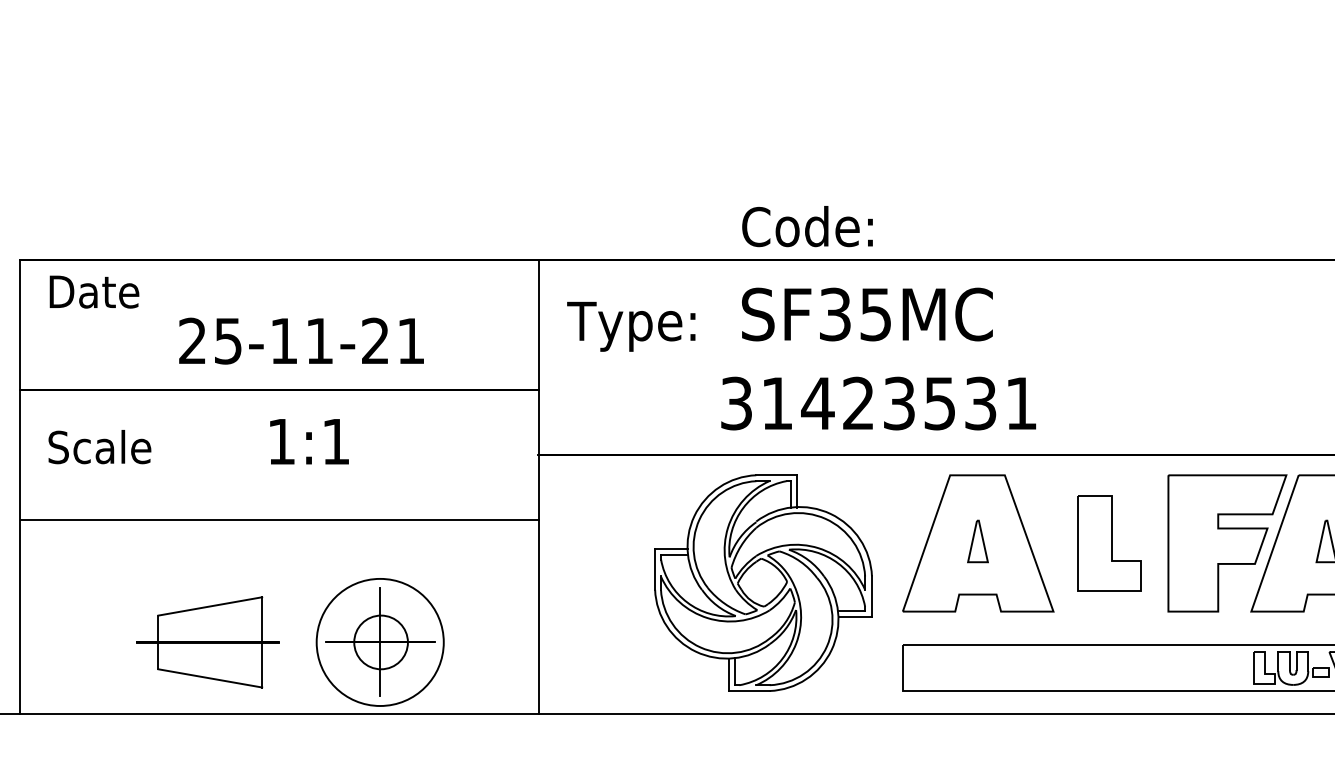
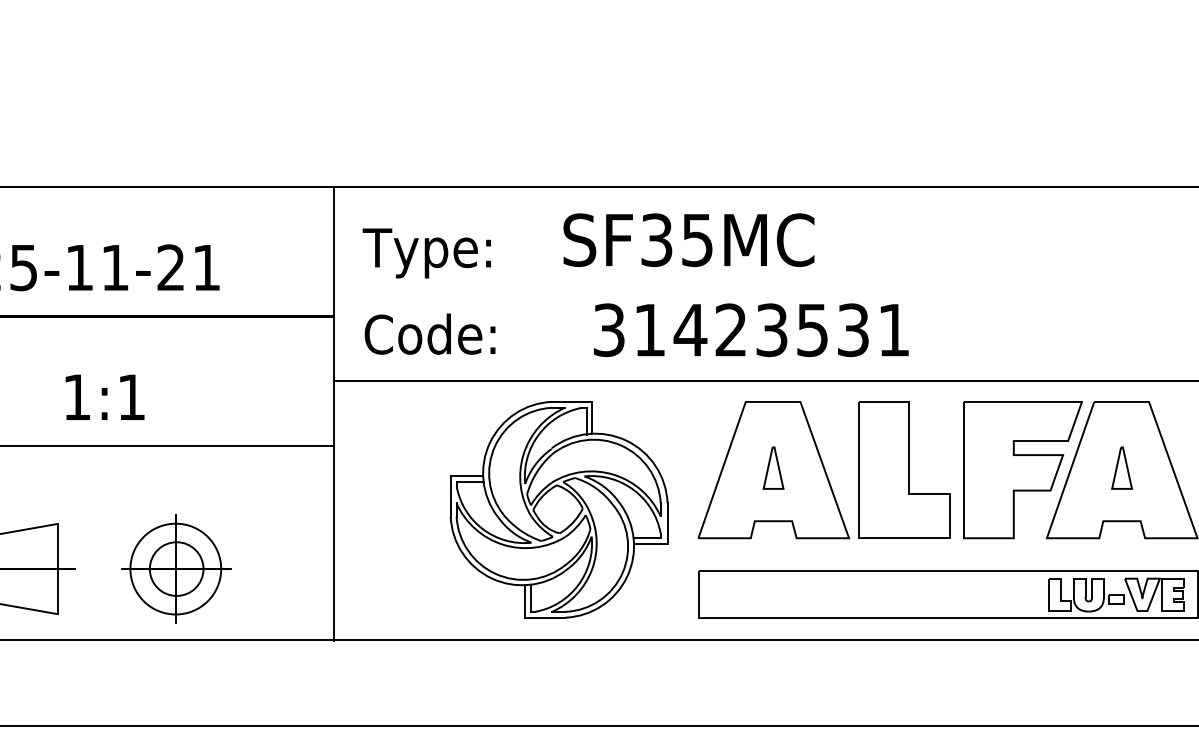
text: (807, 226) -> (430, 334), moved
text: (867, 314) -> (689, 240), moved
text: (878, 403) -> (751, 330), moved
text: (309, 441) -> (105, 397), moved
part: (1109, 543) -> (905, 470), size x1.43
circle: (379, 642) -> (175, 569), size x0.71

